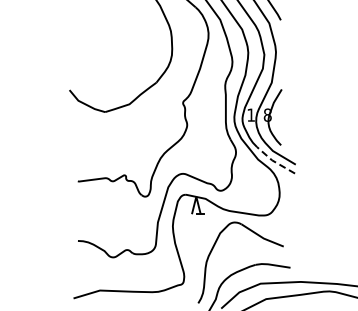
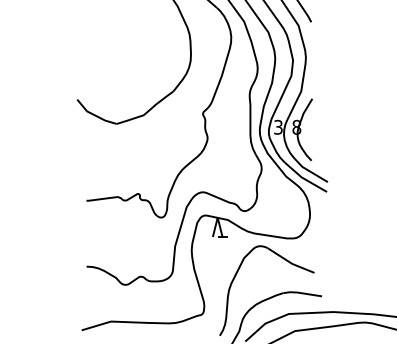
text: (250, 114) -> (277, 126), 1 -> 3
line: (273, 161) -> (303, 178), dashed -> solid

